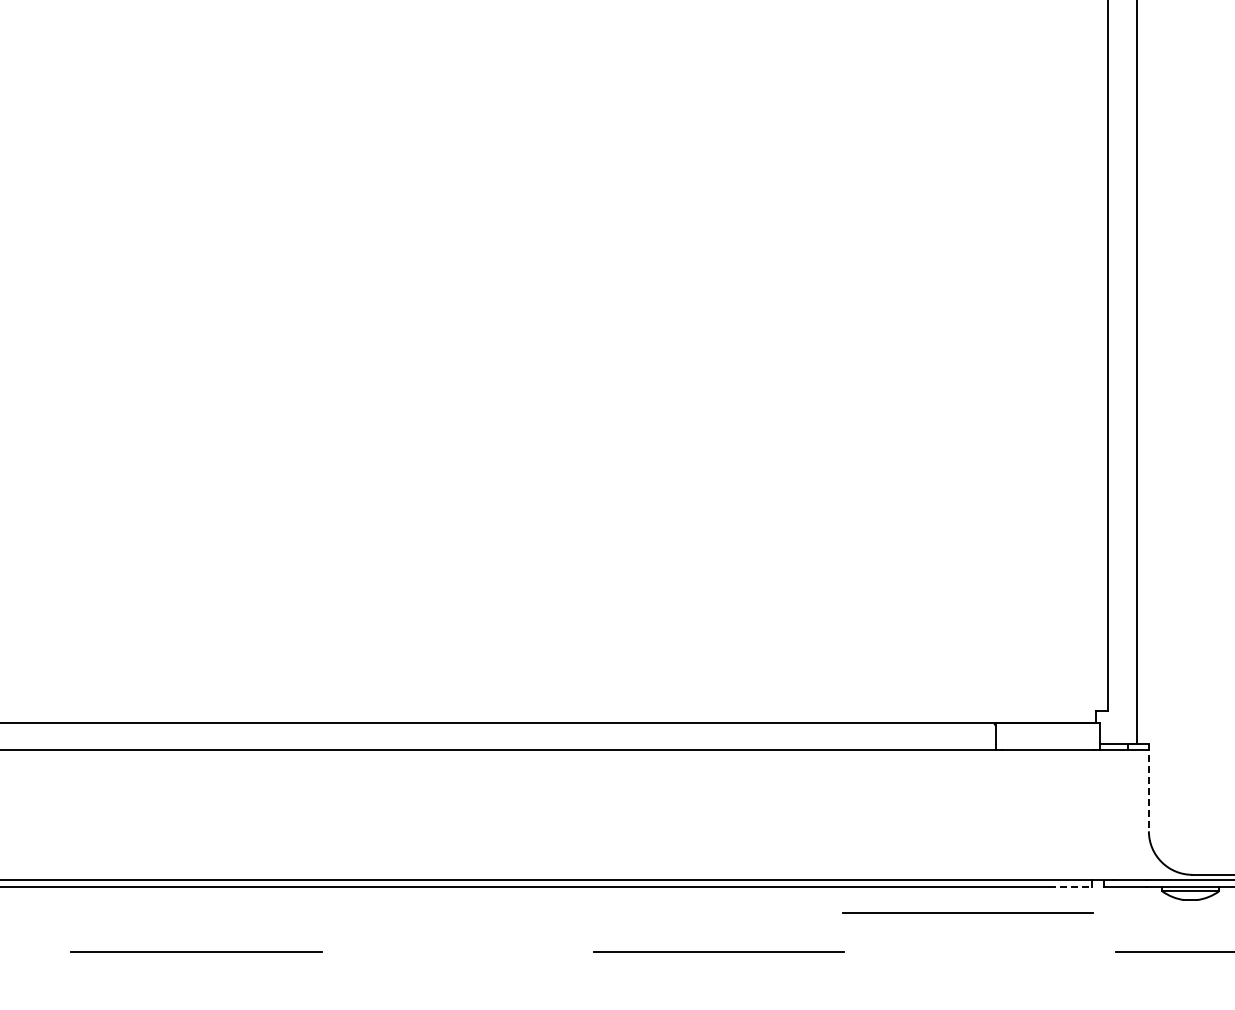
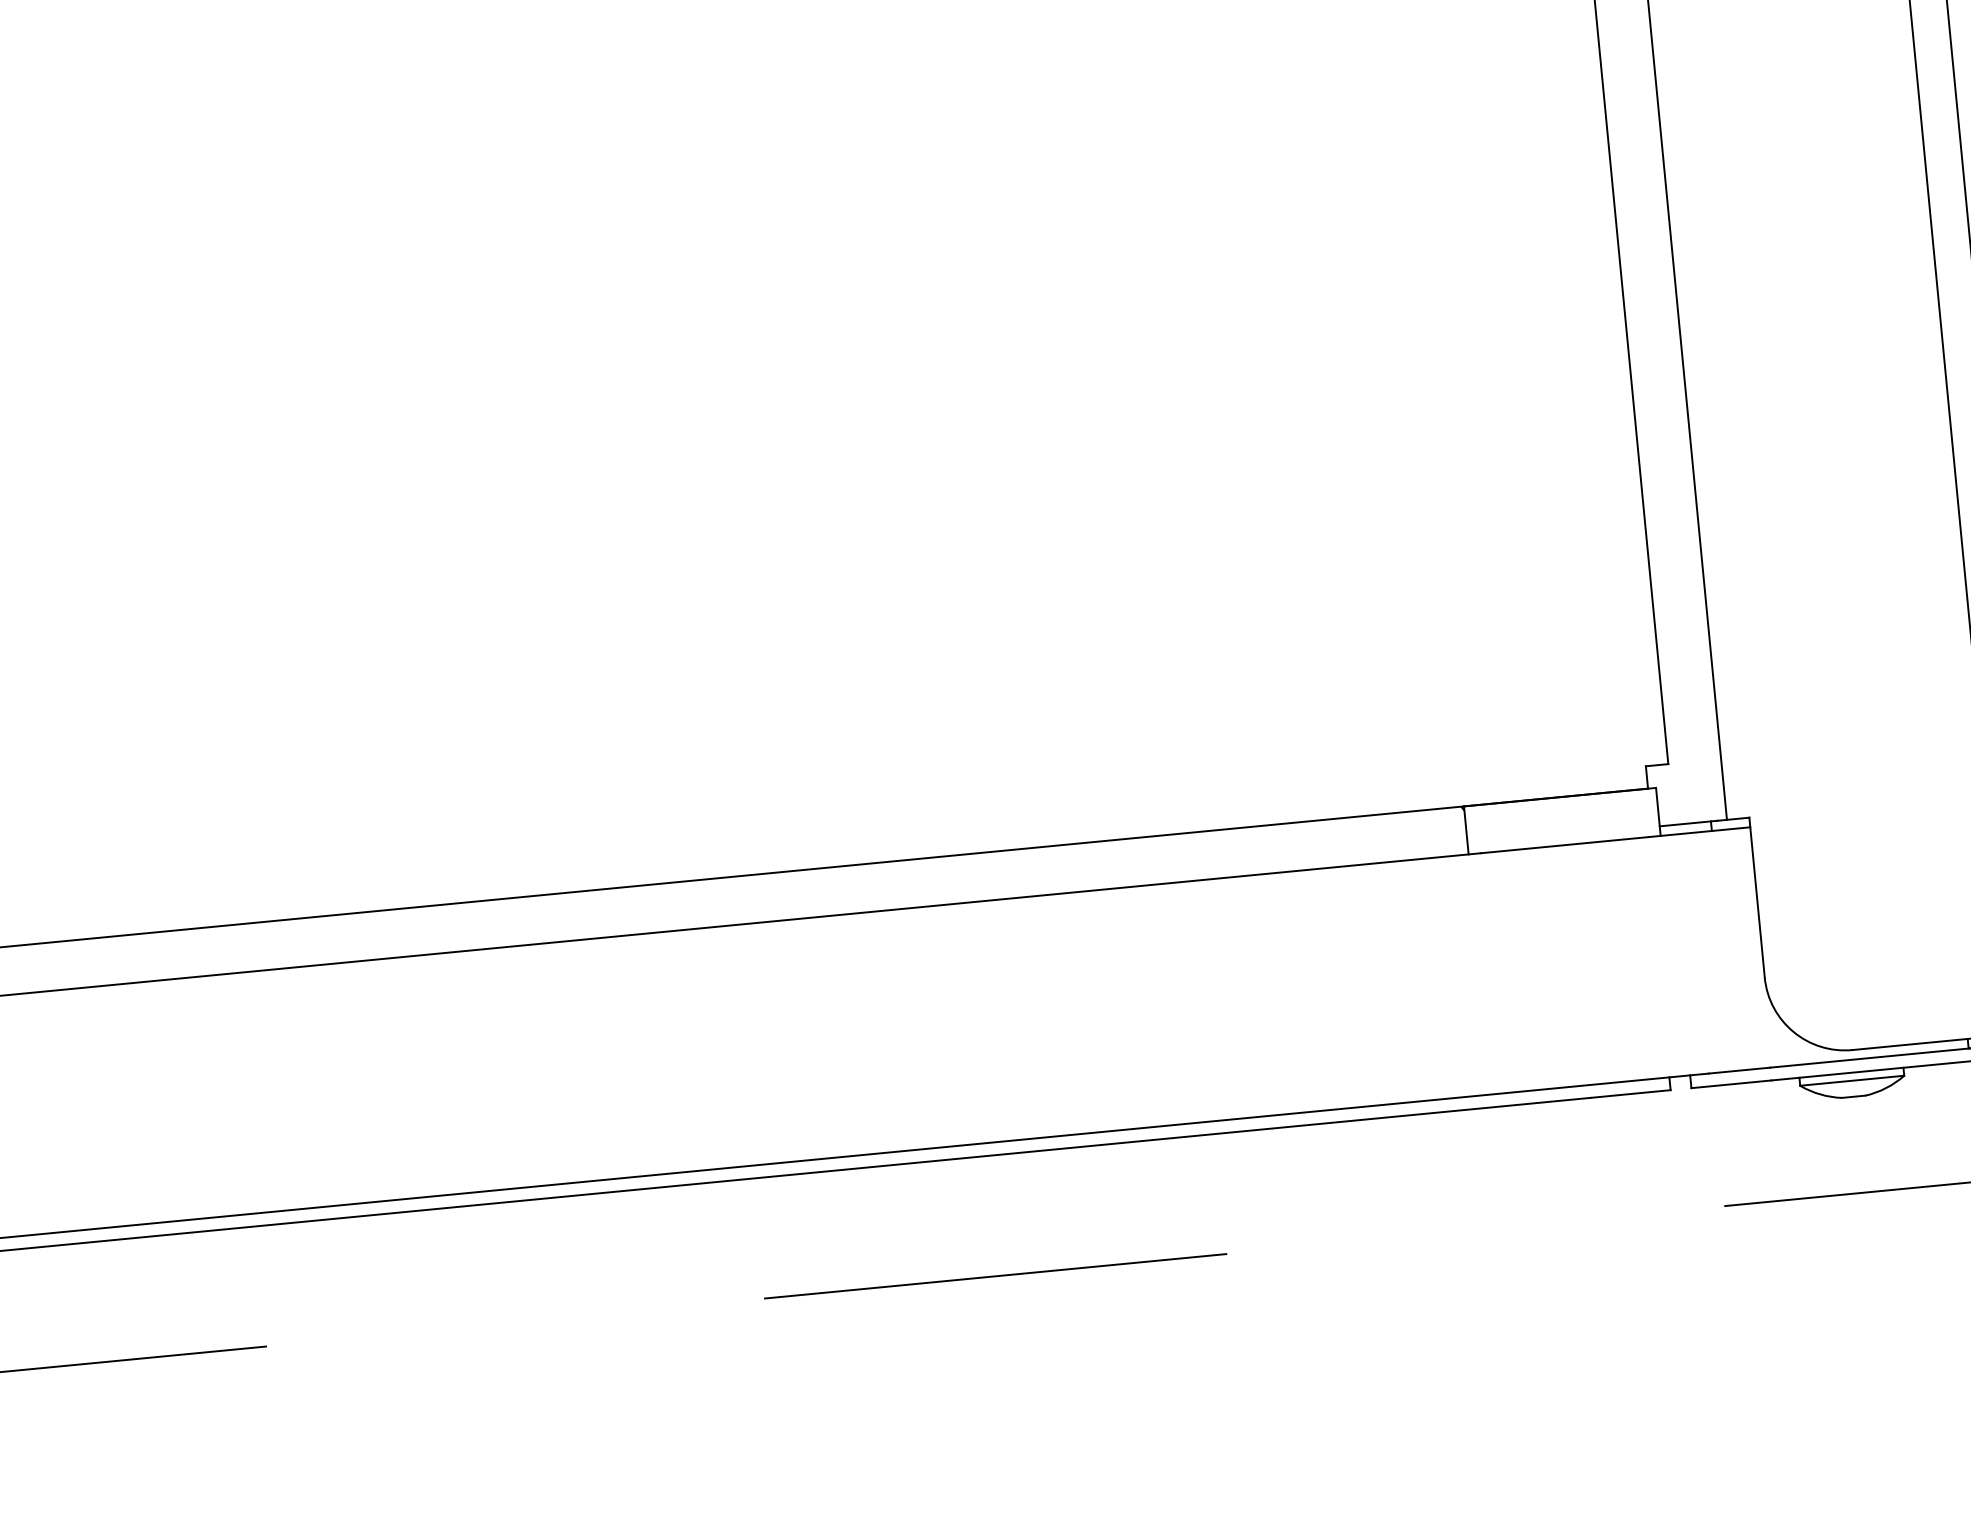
line: (1148, 787) -> (1756, 897), dashed -> solid
line: (1070, 887) -> (1630, 1094), dashed -> solid
line: (967, 912) -> (1445, 1159), removed

